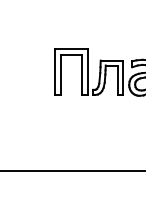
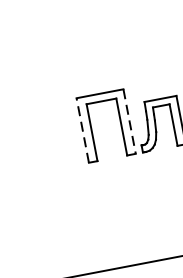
line: (54, 72) -> (82, 131), solid -> dashed
line: (87, 72) -> (129, 122), solid -> dashed

